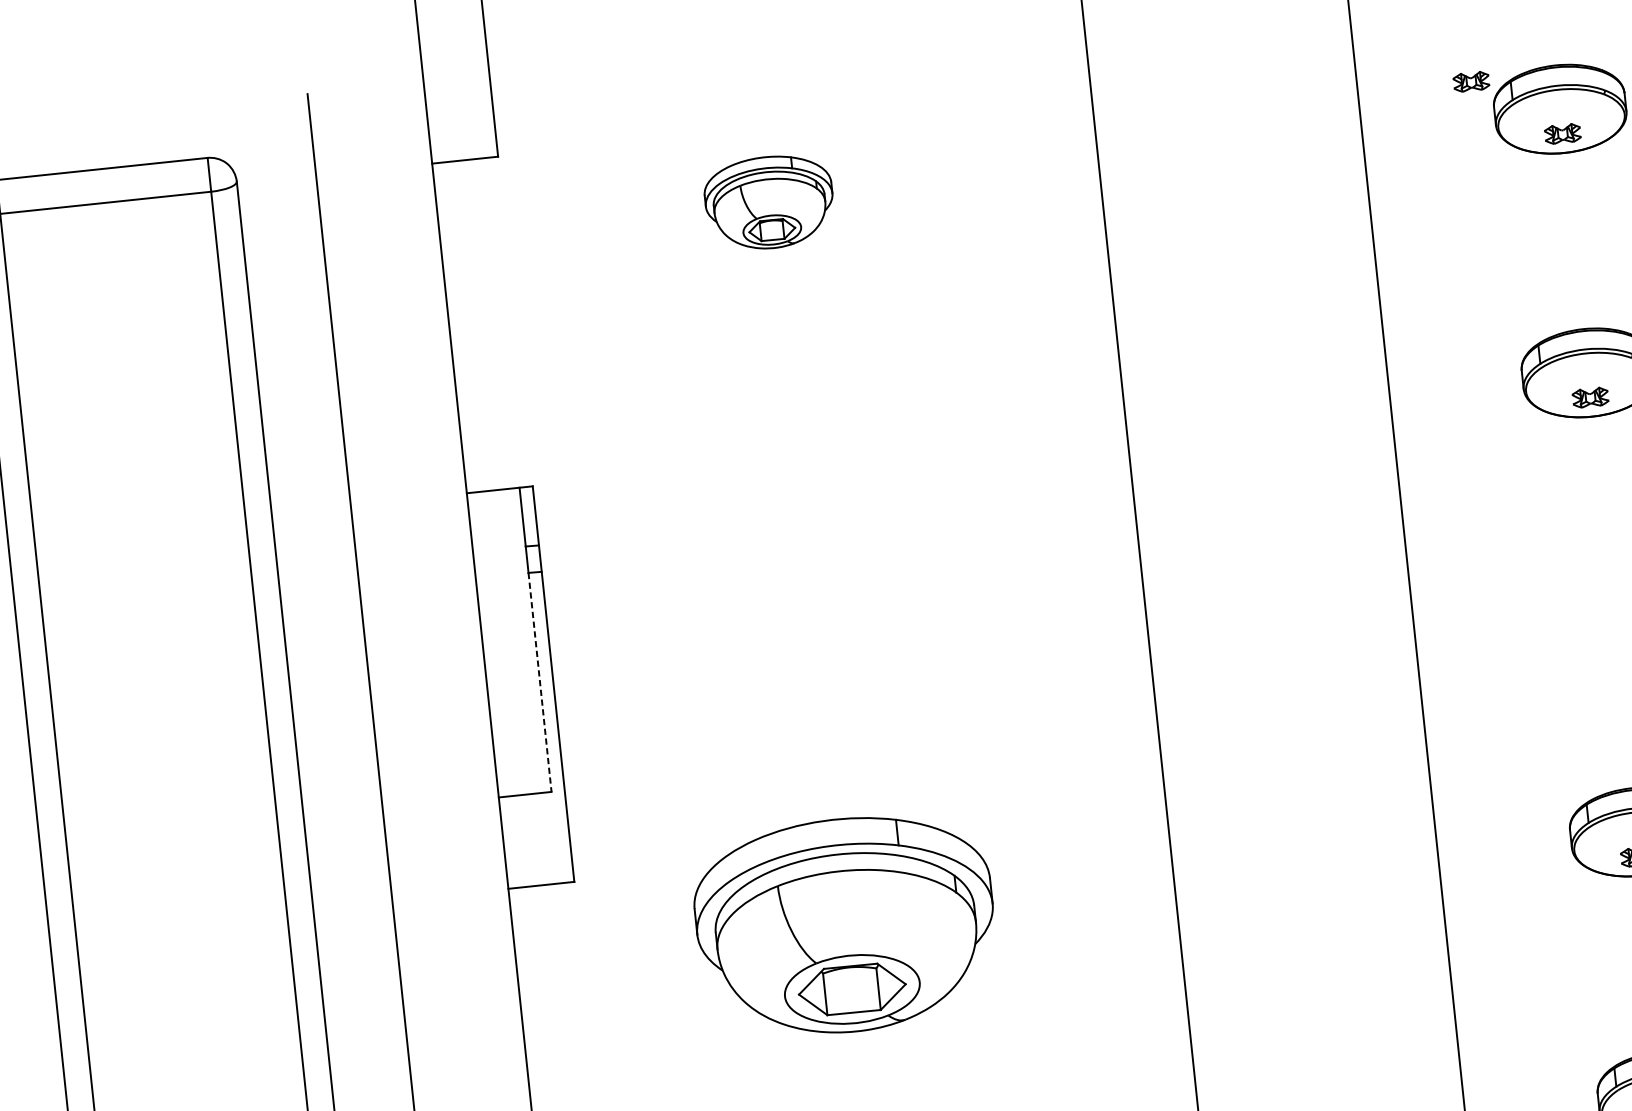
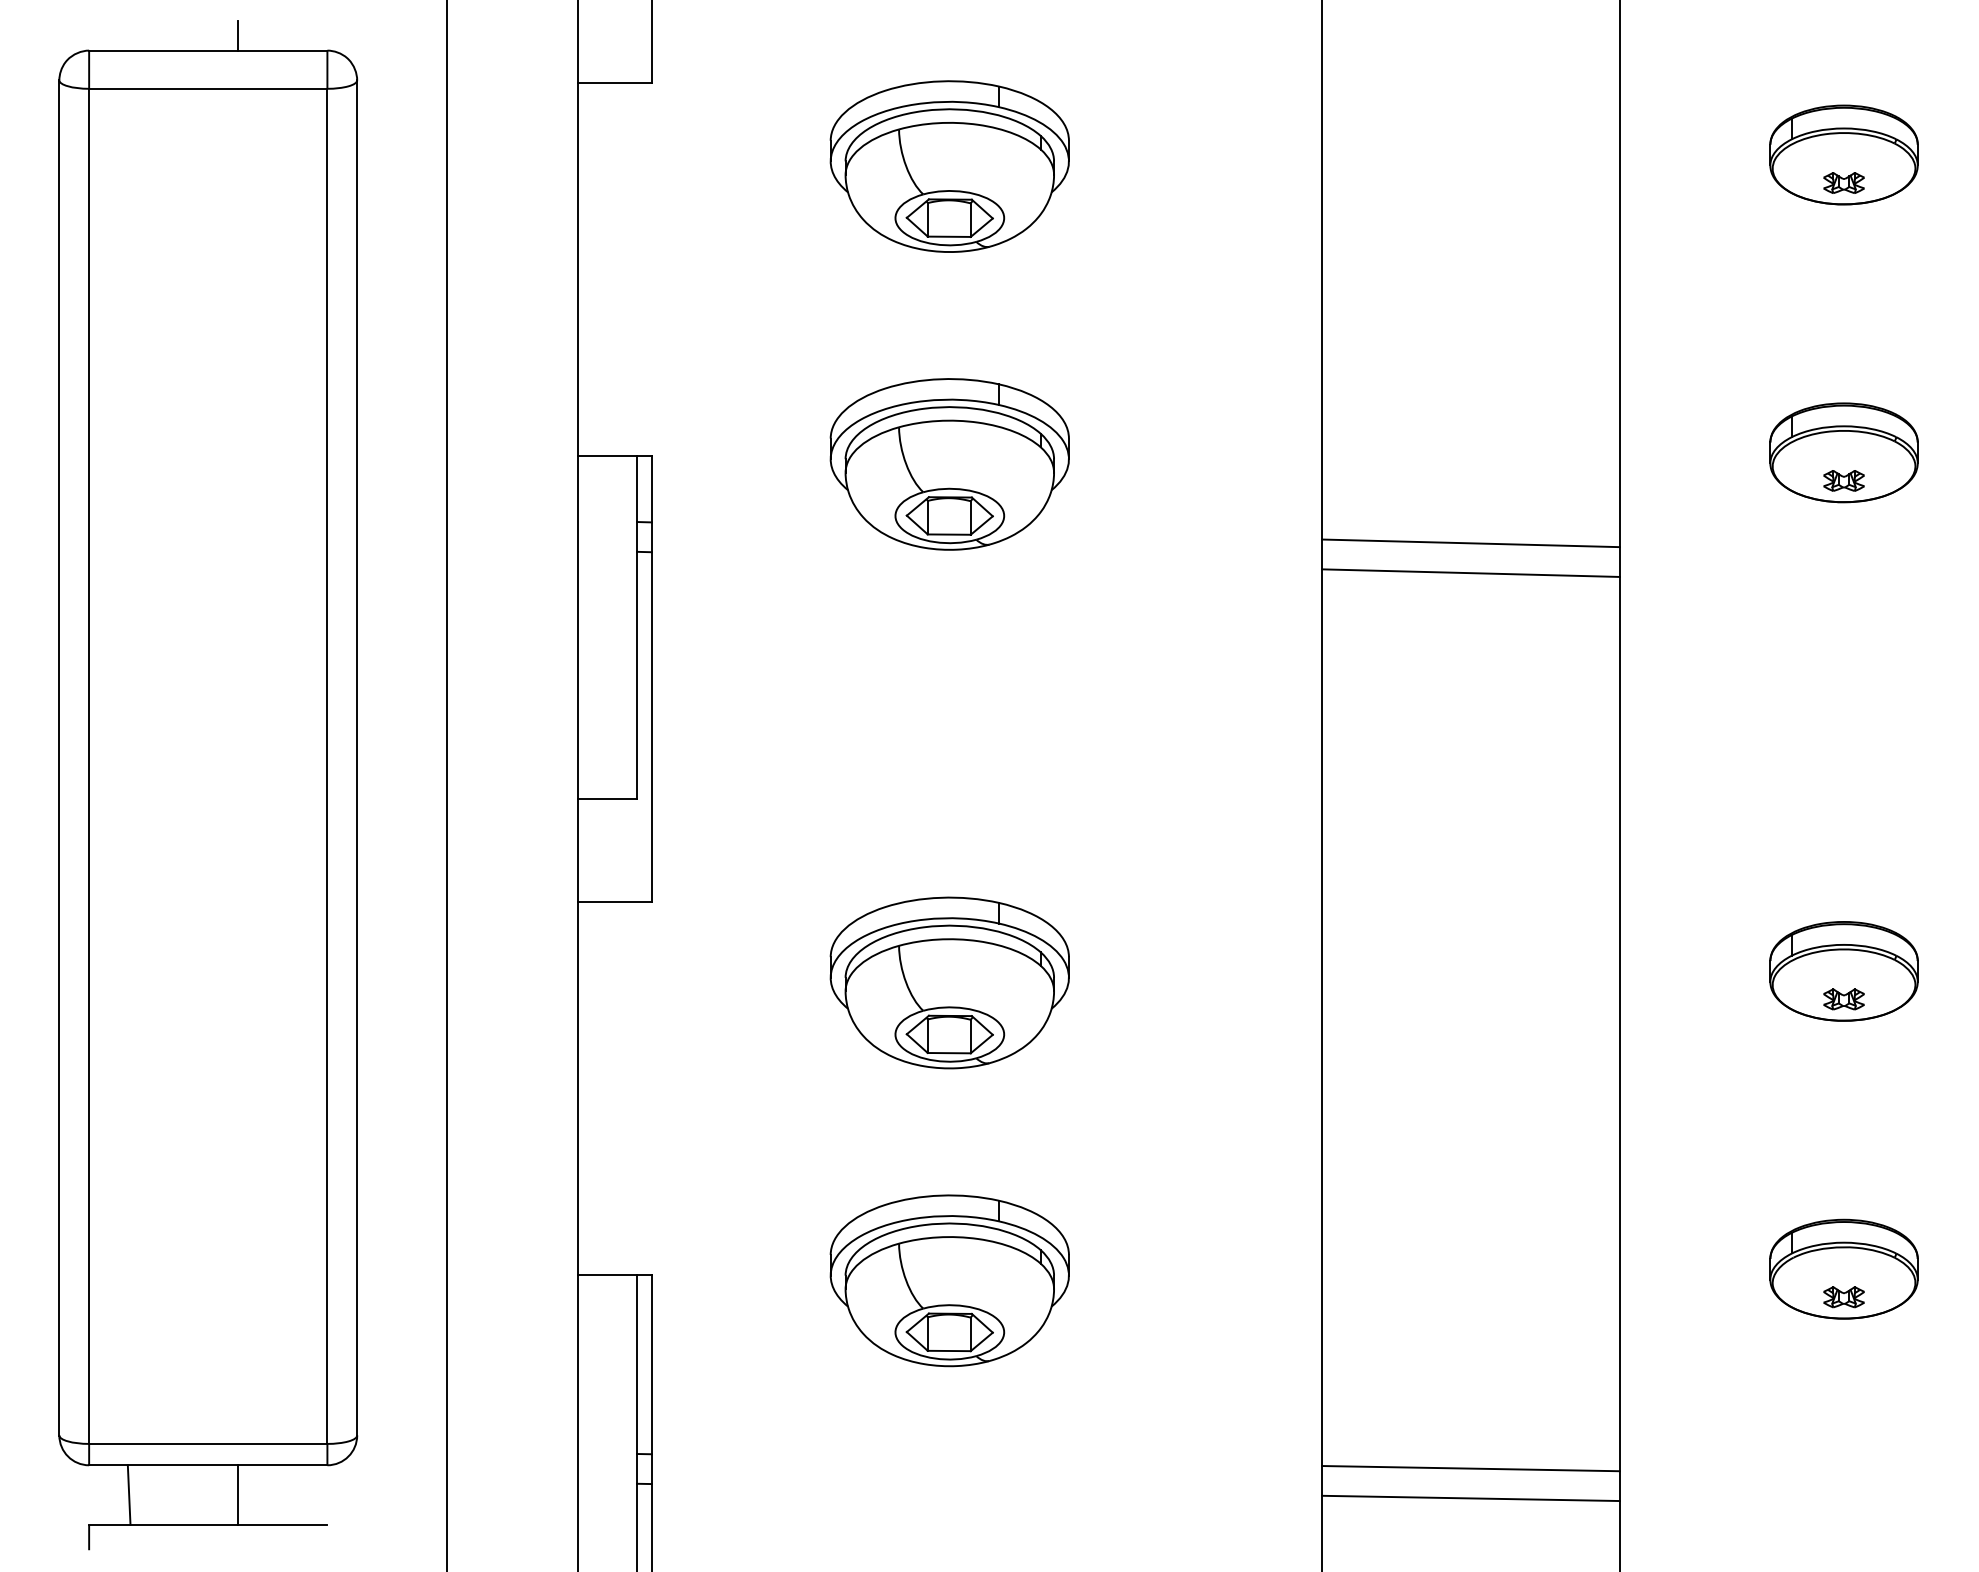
part: (1470, 81) -> (1747, 113), removed
line: (127, 152) -> (238, 35), added
part: (769, 202) -> (949, 166), size x1.67
part: (796, 466) -> (949, 464), added
line: (1265, 487) -> (1470, 543), added
line: (1268, 513) -> (1470, 572), added
line: (540, 682) -> (637, 675), dashed -> solid
part: (845, 925) -> (949, 982), size x0.71

